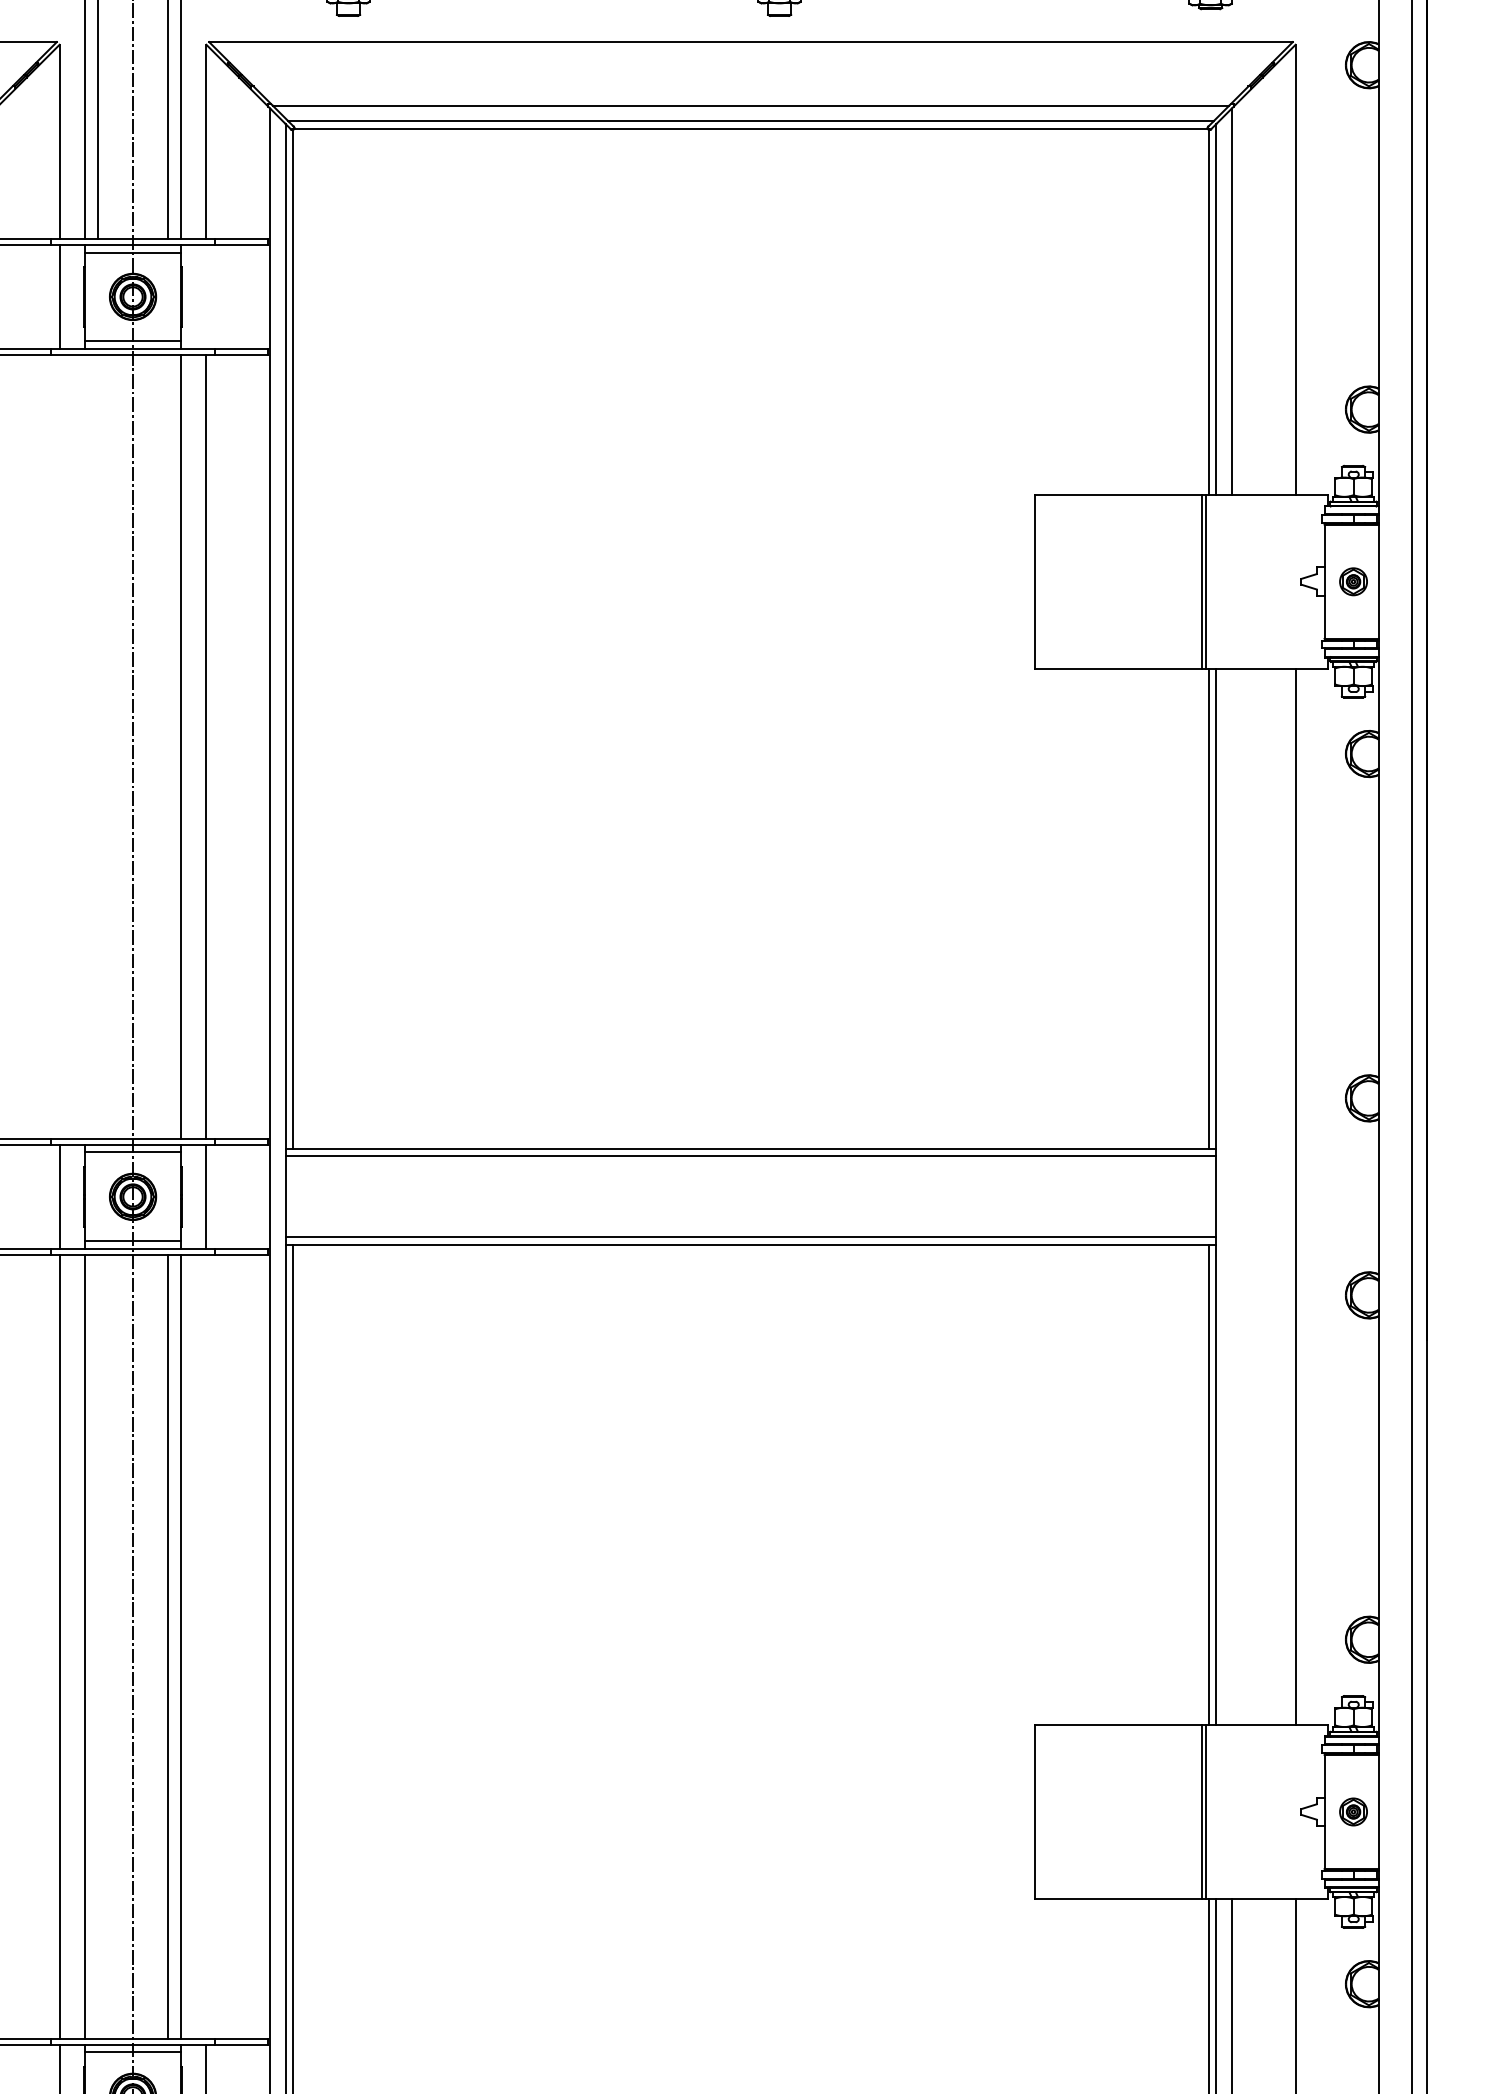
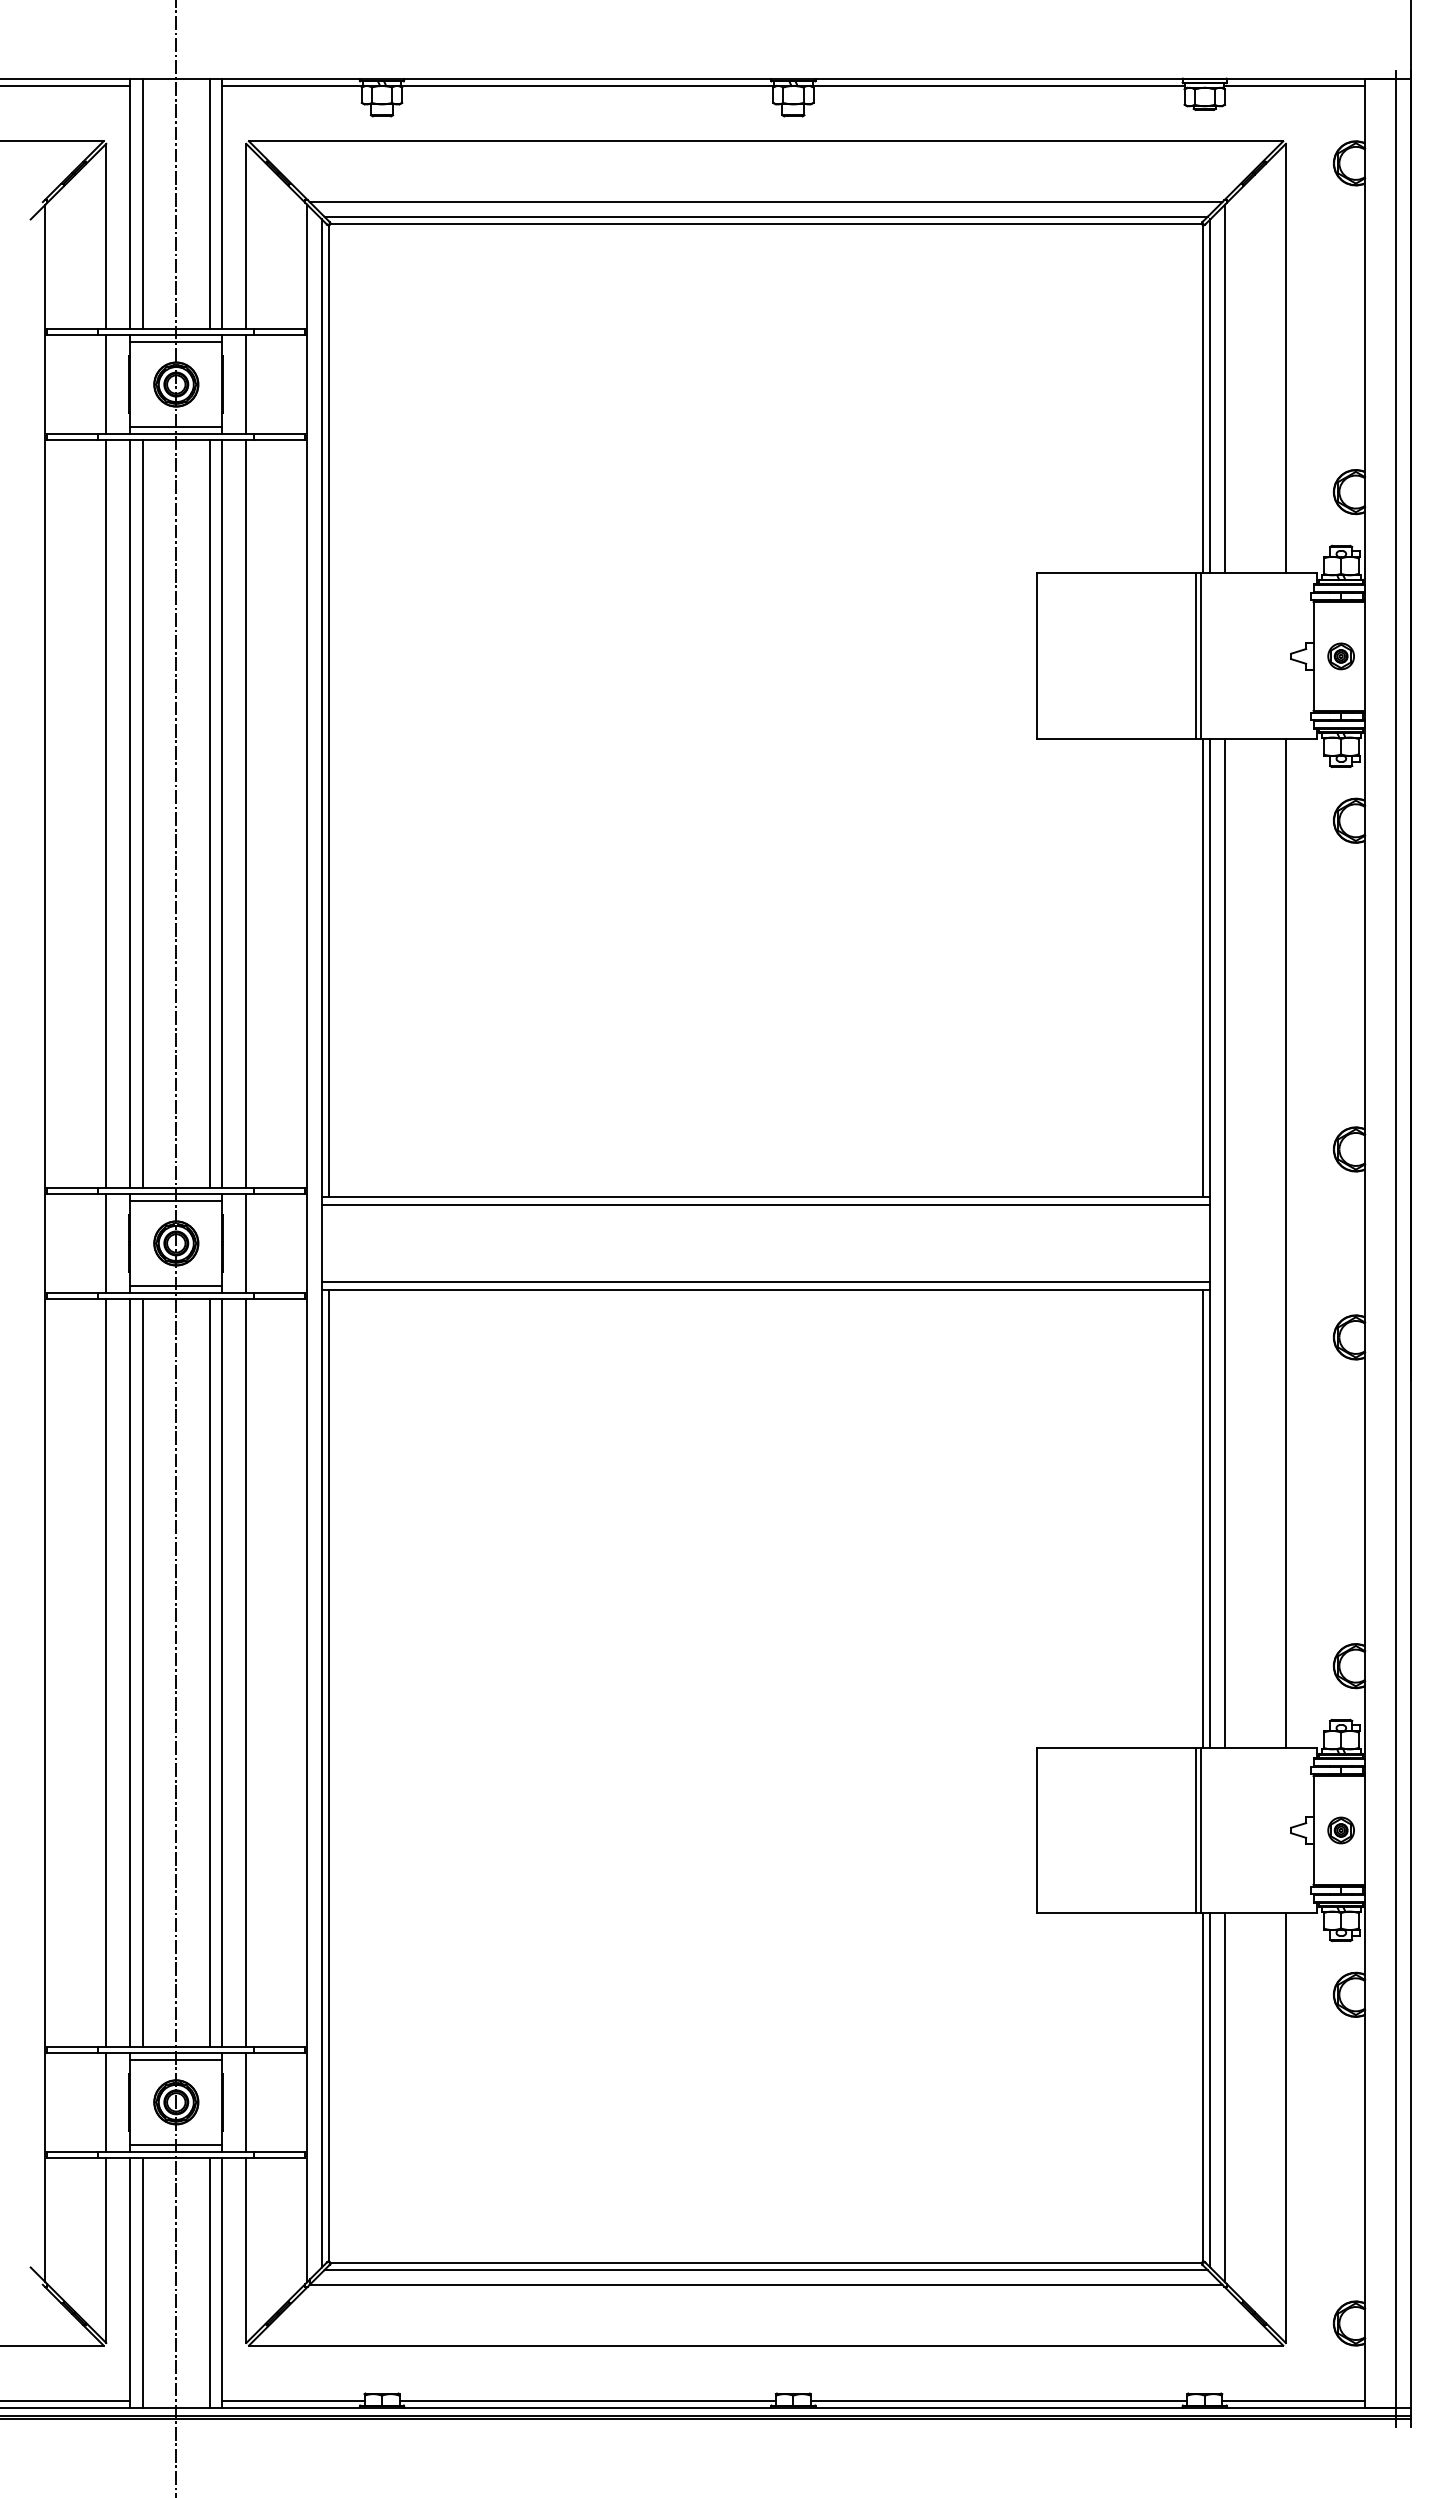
line: (206, 296) -> (246, 384), added
line: (59, 746) -> (106, 813), added
line: (85, 746) -> (130, 813), added
line: (98, 746) -> (143, 813), added
line: (167, 746) -> (209, 813), added
line: (1232, 1196) -> (1225, 1243), added
line: (98, 1646) -> (143, 1672), added
line: (206, 1646) -> (246, 1672), added

